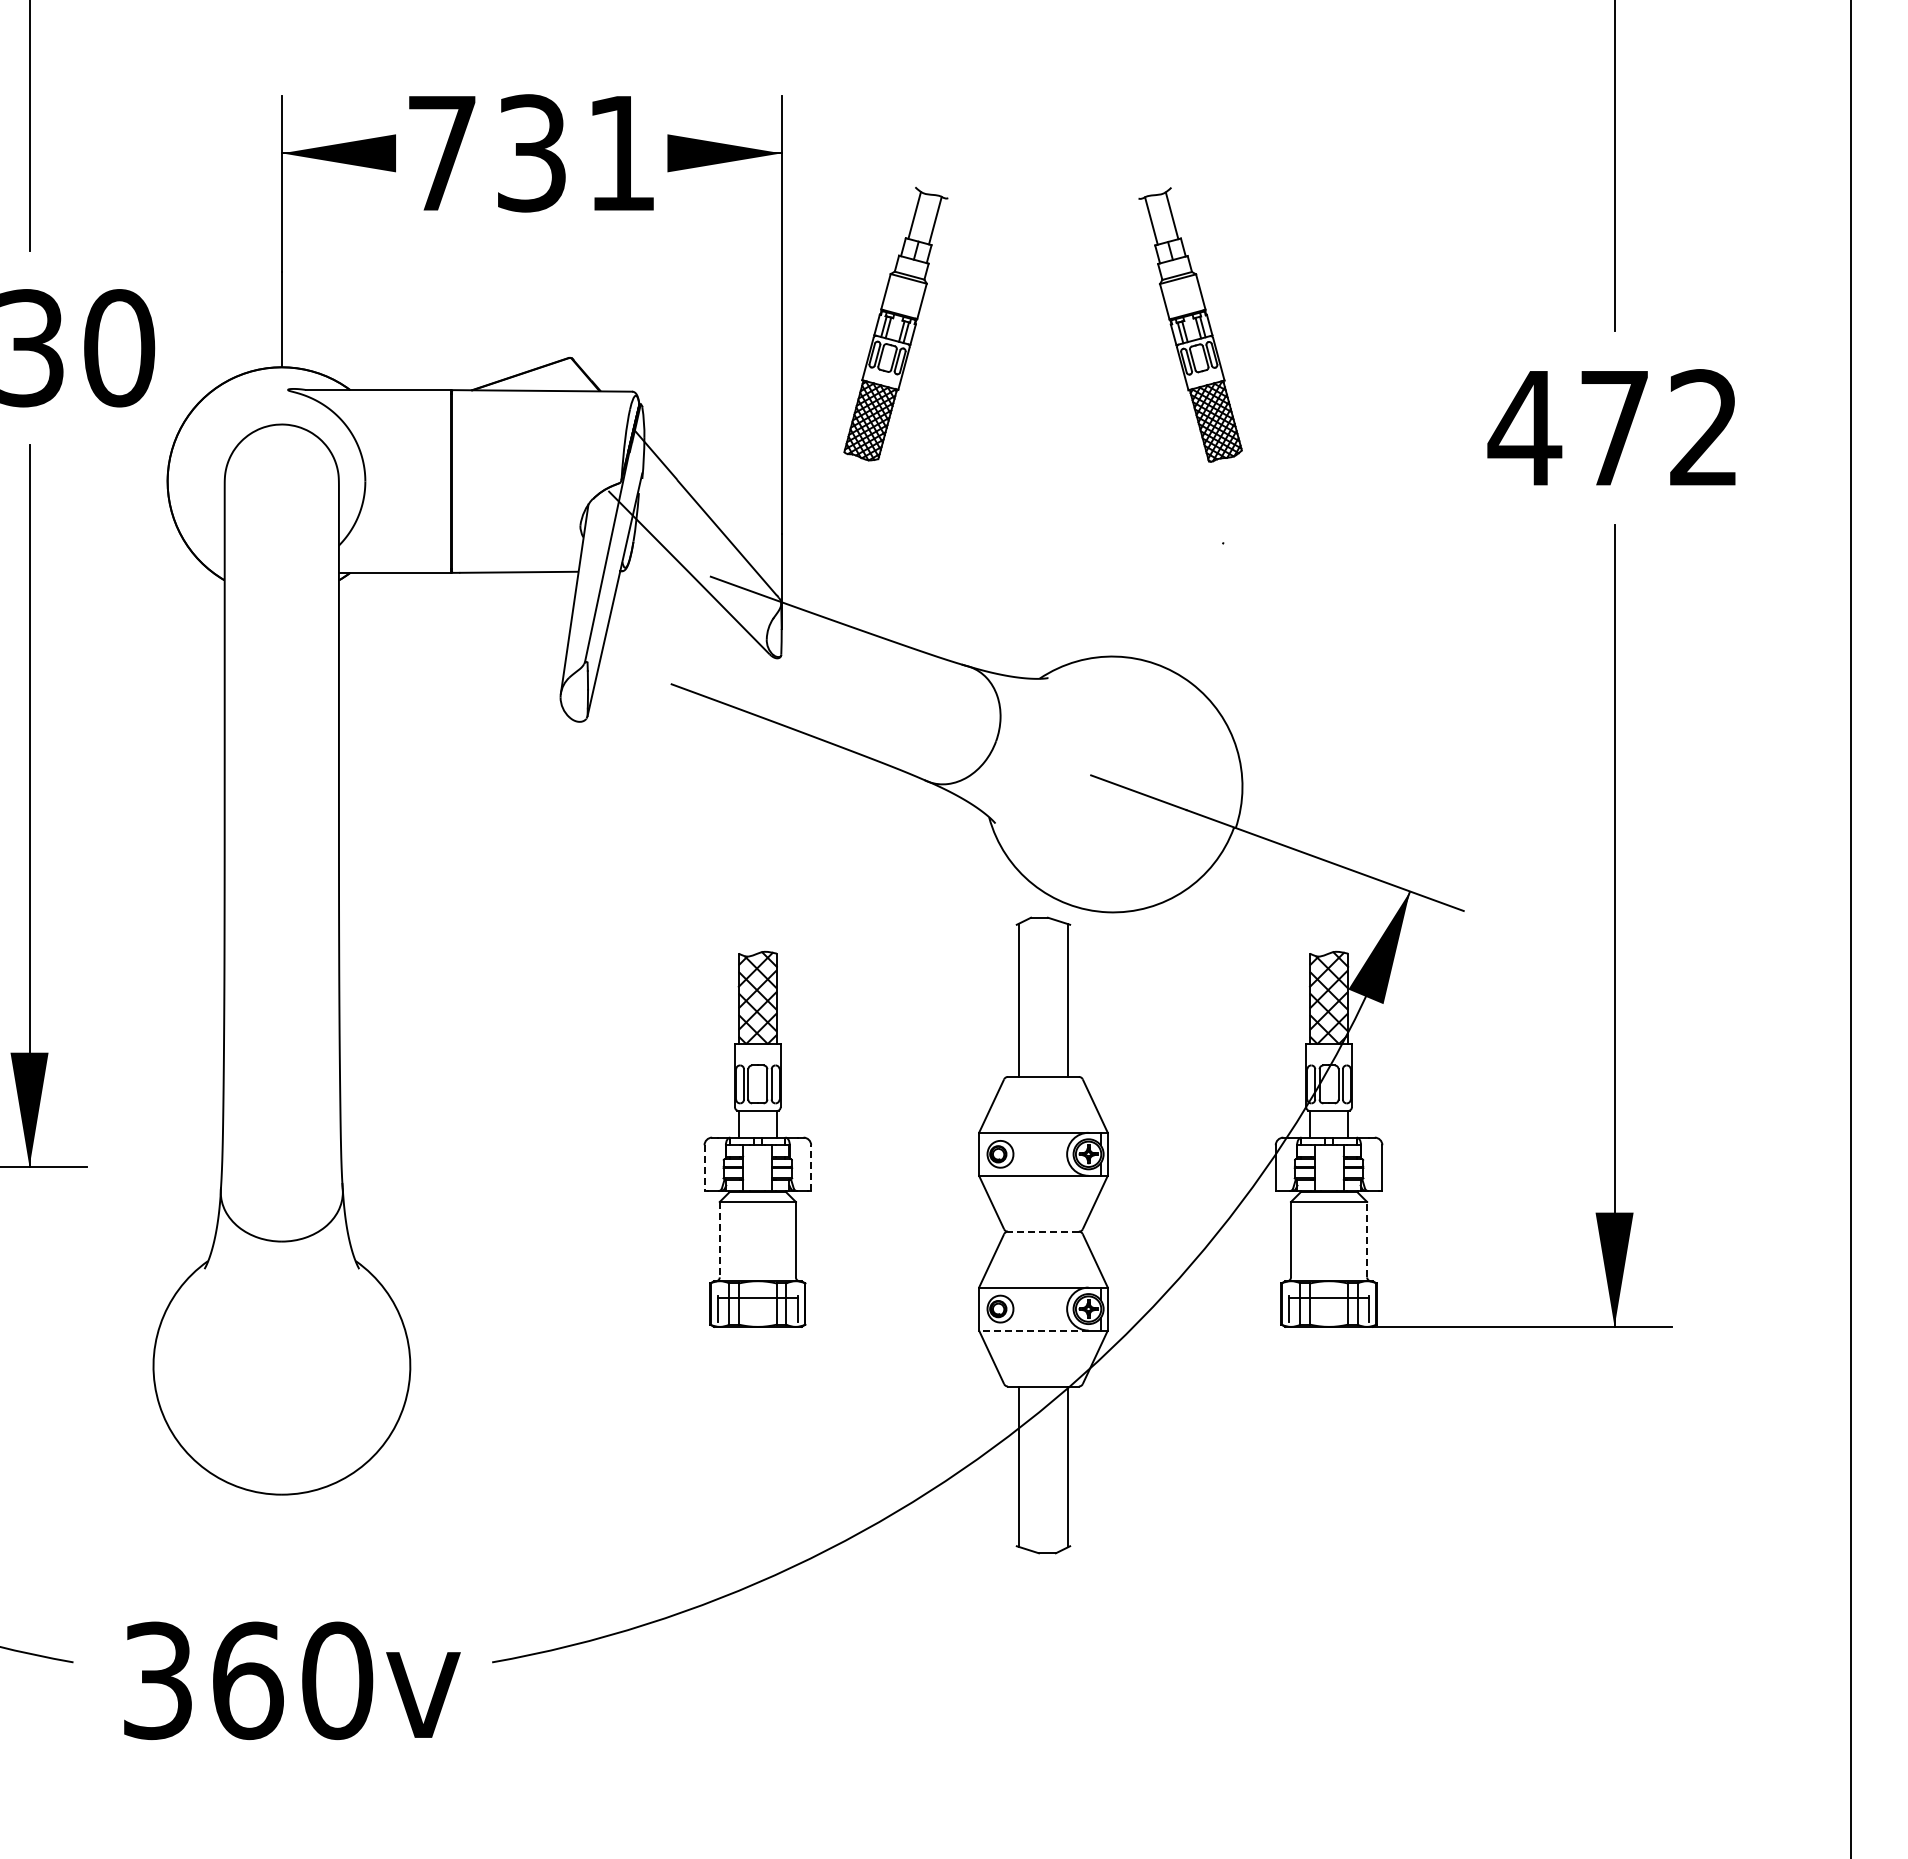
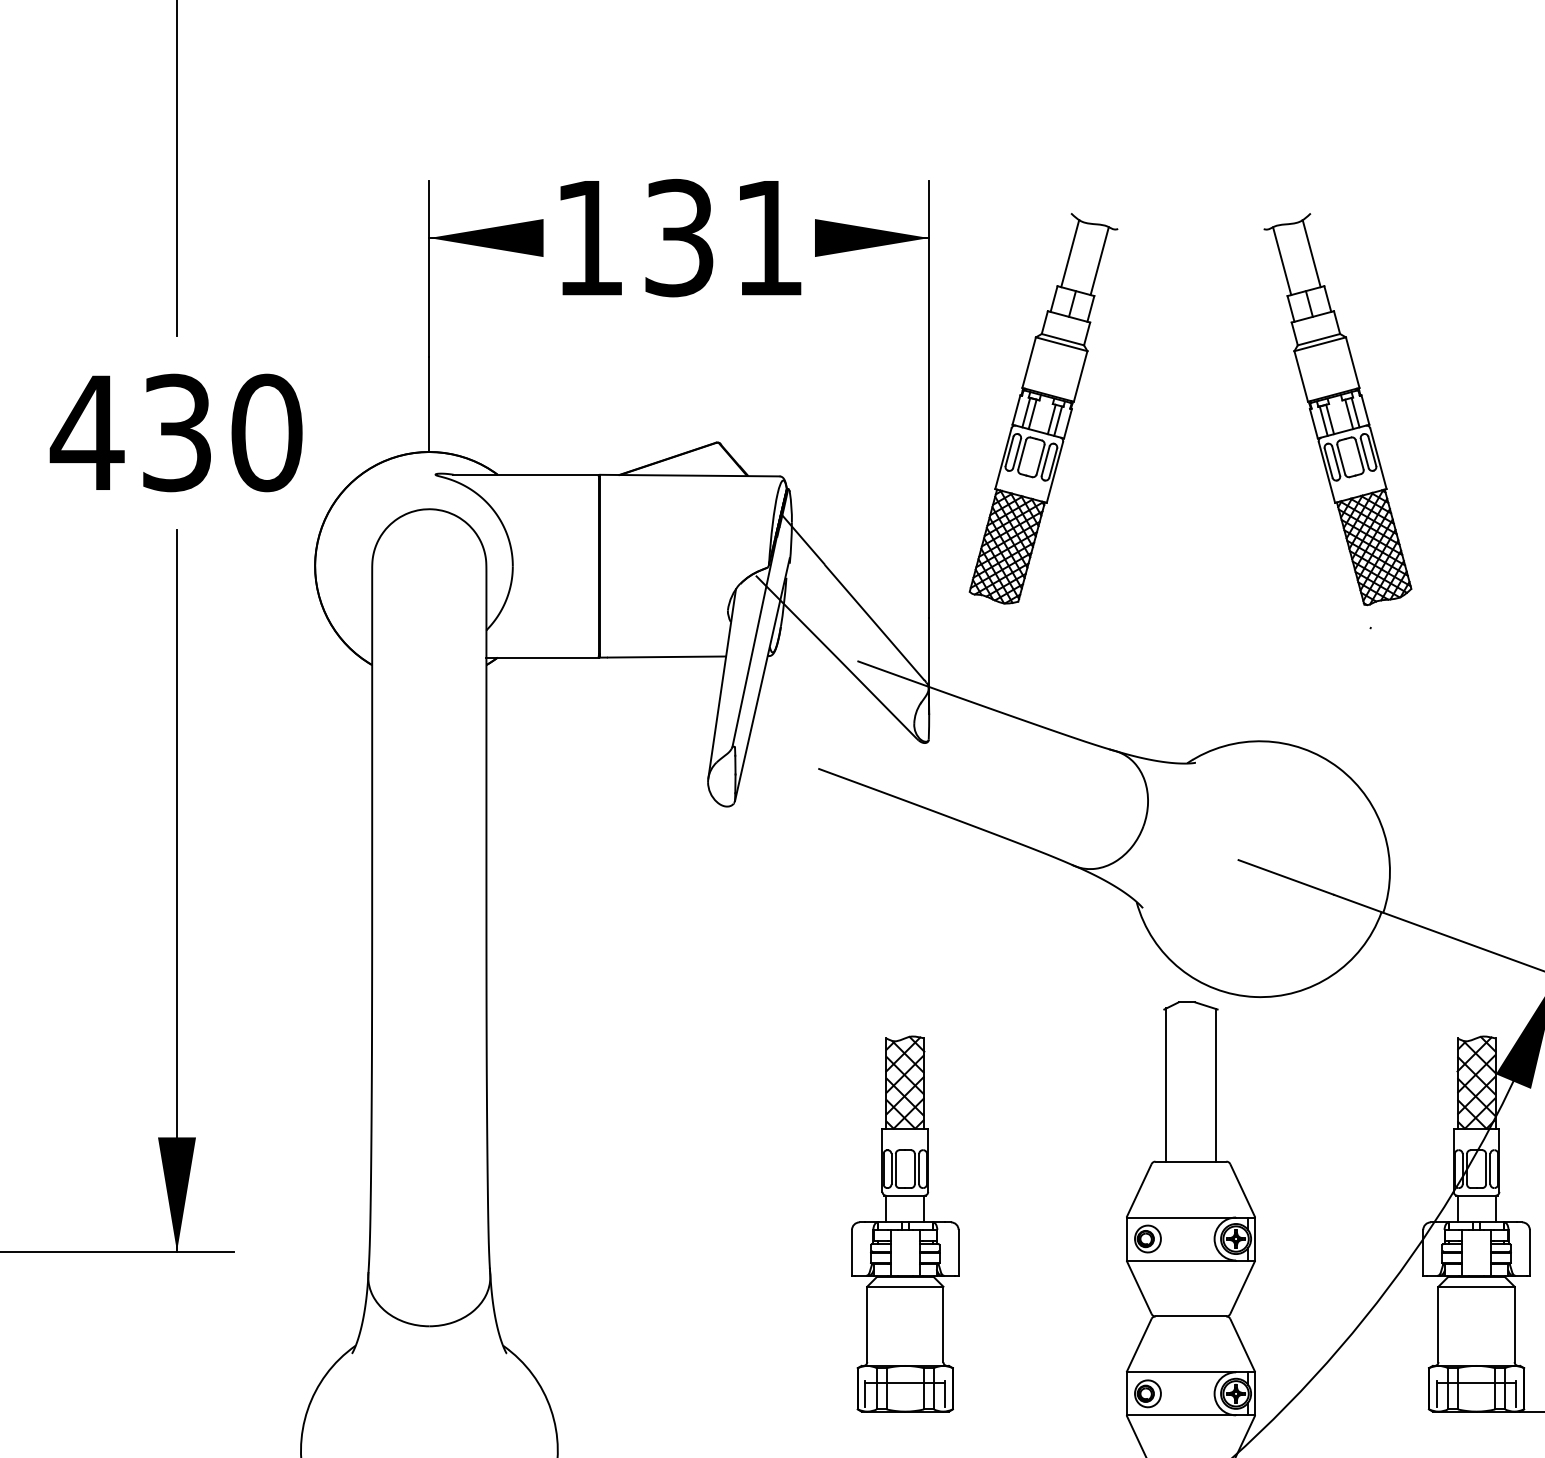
text: (442, 153) -> (589, 238), 731 -> 131
part: (895, 323) -> (1042, 408), size x1.43
part: (1190, 324) -> (1337, 409), size x1.43
line: (704, 1168) -> (851, 1253), dashed -> solid
line: (811, 1168) -> (958, 1253), dashed -> solid
line: (1042, 1231) -> (1189, 1316), dashed -> solid
line: (719, 1239) -> (866, 1324), dashed -> solid
line: (1367, 1239) -> (1514, 1324), dashed -> solid
line: (1033, 1330) -> (1180, 1415), dashed -> solid

